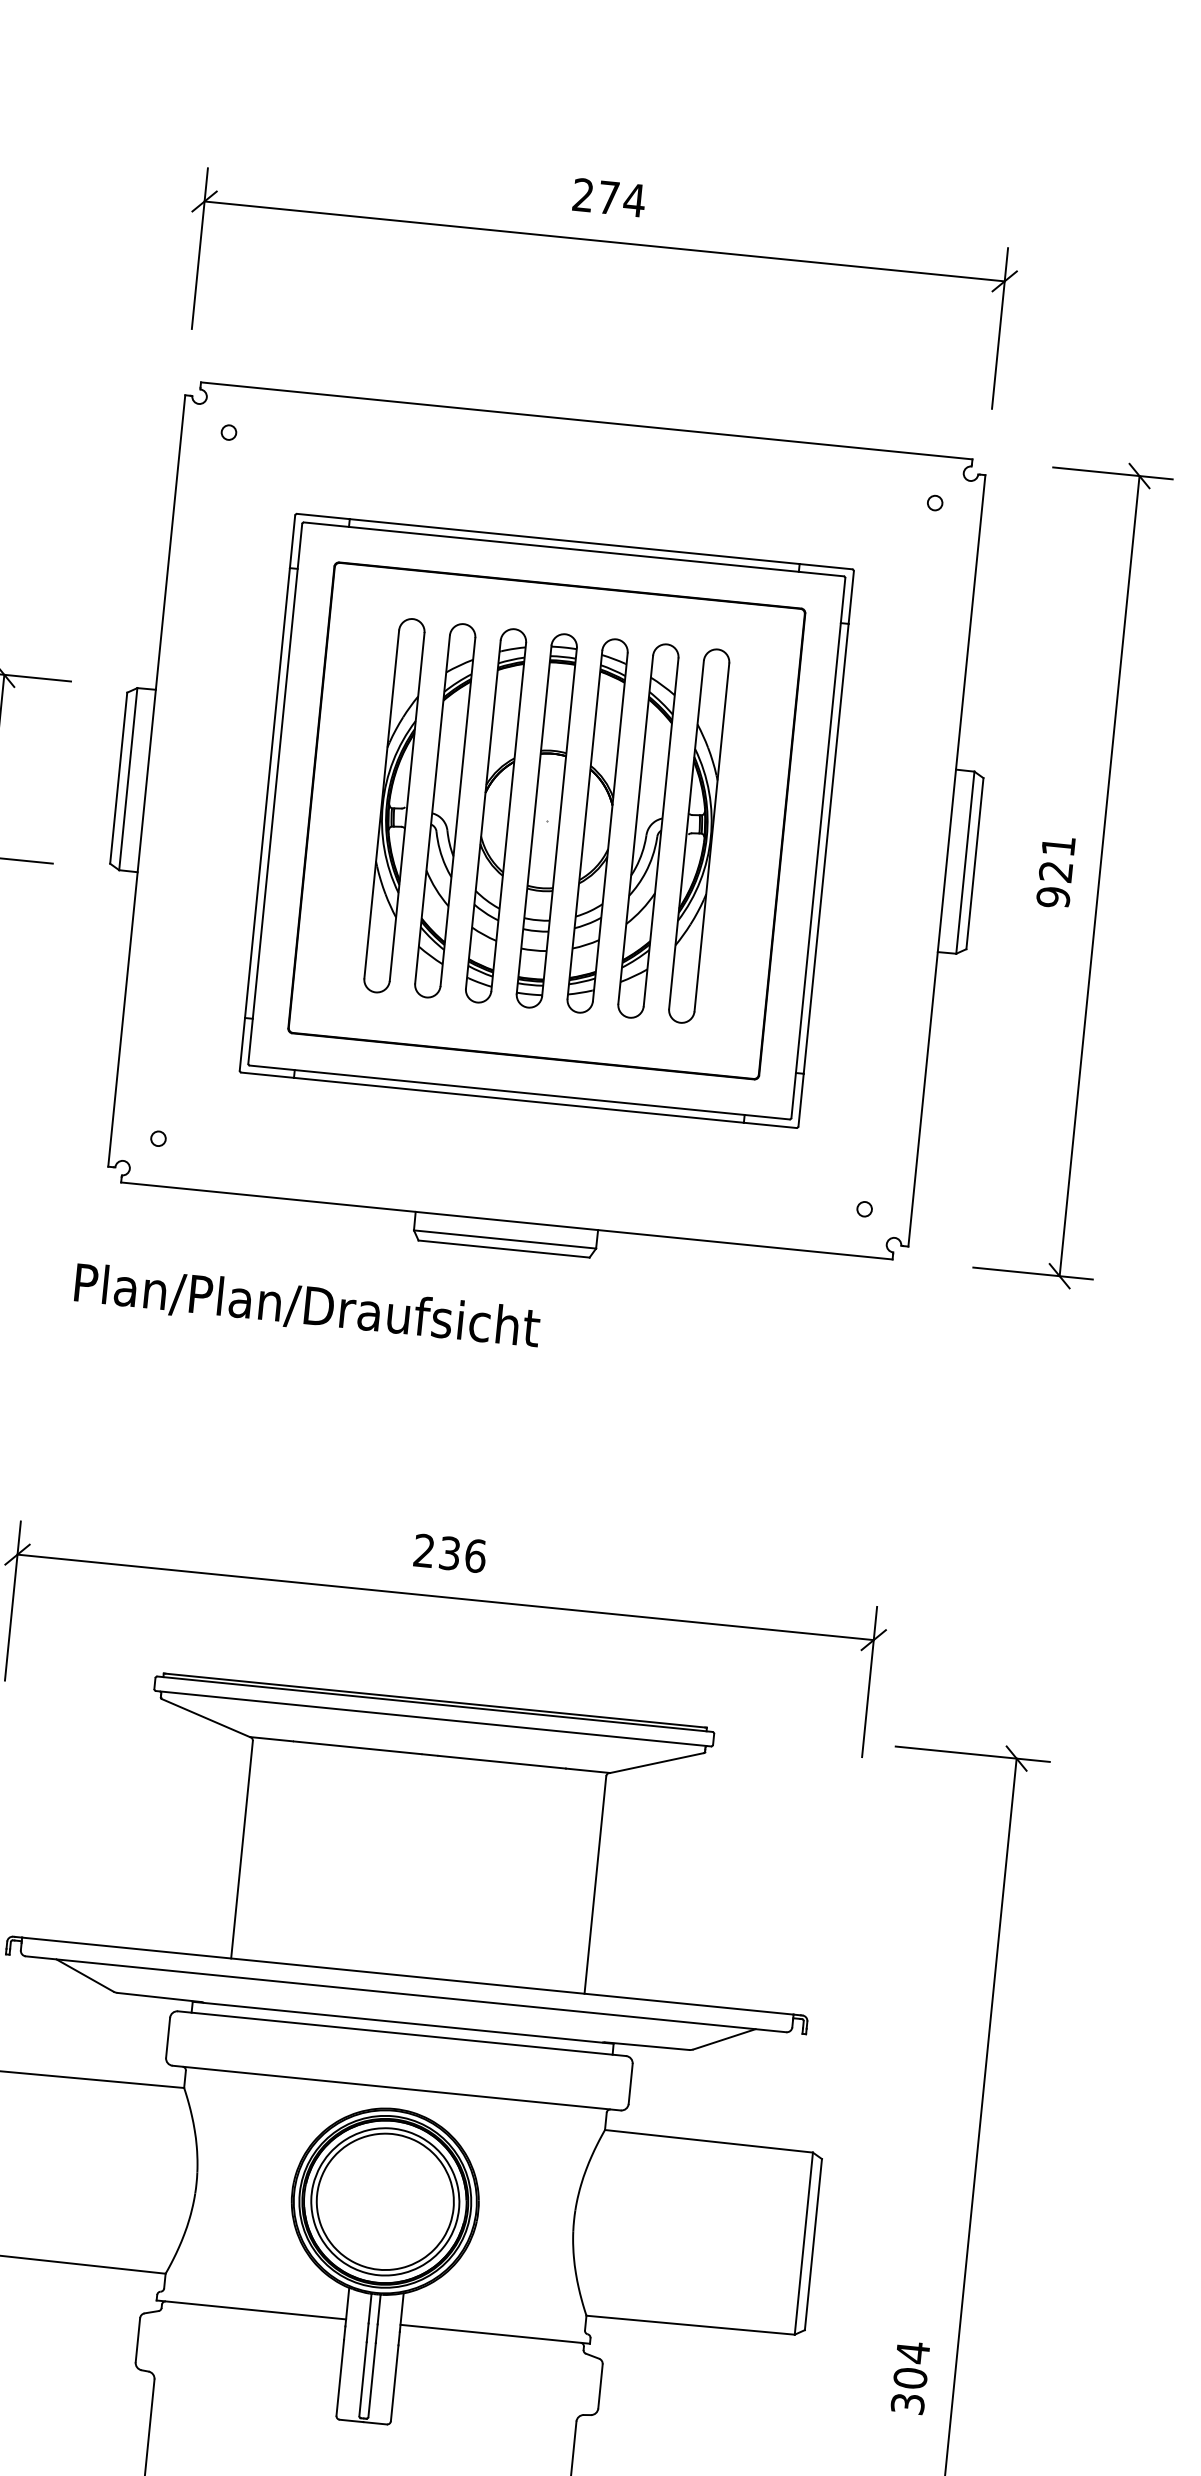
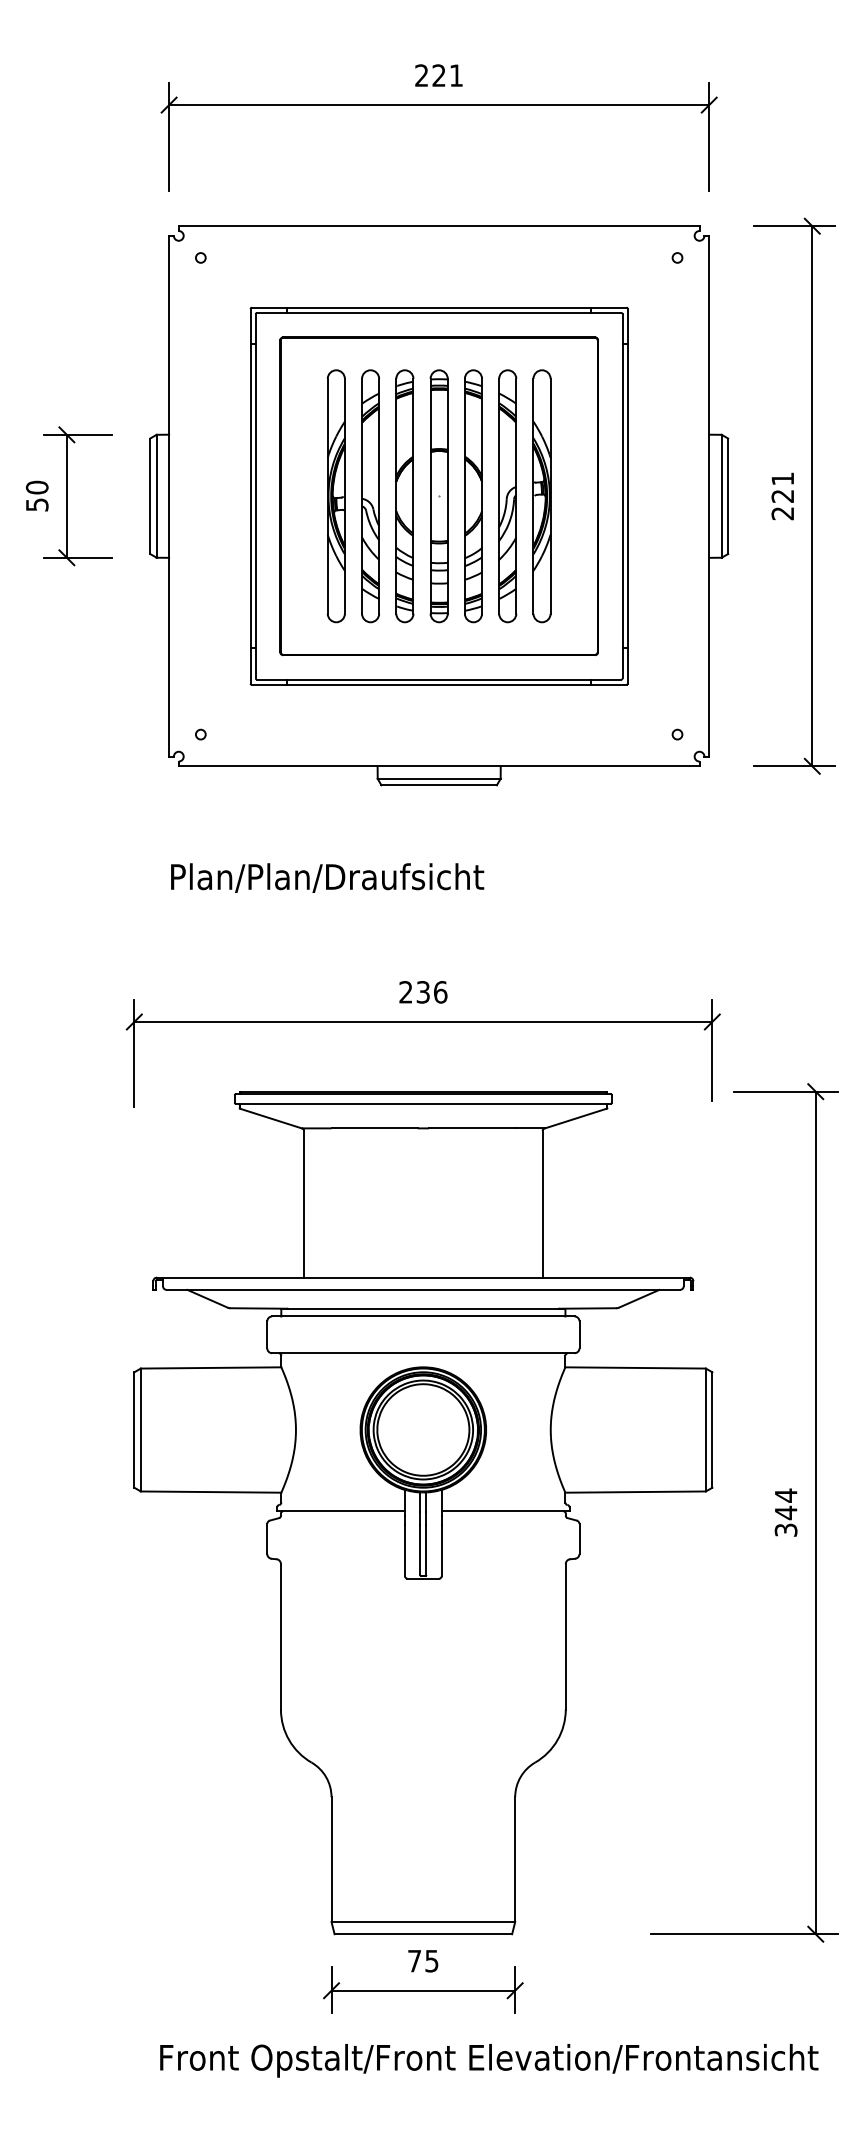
text: (621, 198) -> (447, 75), 274 -> 221
text: (1052, 897) -> (782, 513), 921 -> 221
text: (307, 1306) -> (327, 877), moved
text: (909, 2377) -> (785, 1512), 304 -> 344

